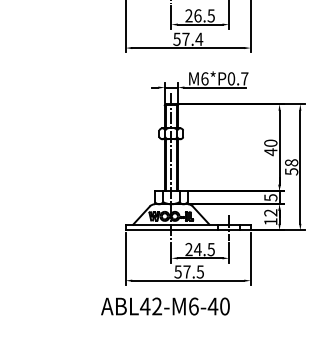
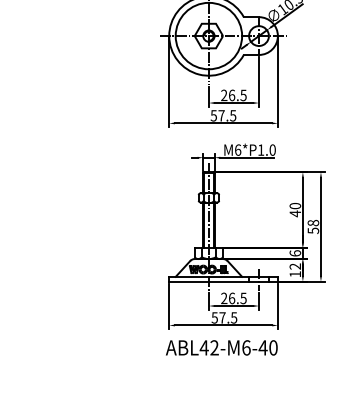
text: (198, 38) -> (232, 115), 57.4 -> 57.5
text: (237, 78) -> (266, 149), M6*P0.7 -> M6*P1.0
text: (271, 197) -> (295, 253), 5 -> 6
text: (197, 249) -> (231, 298), 24.5 -> 26.5
text: (165, 306) -> (221, 347), moved

